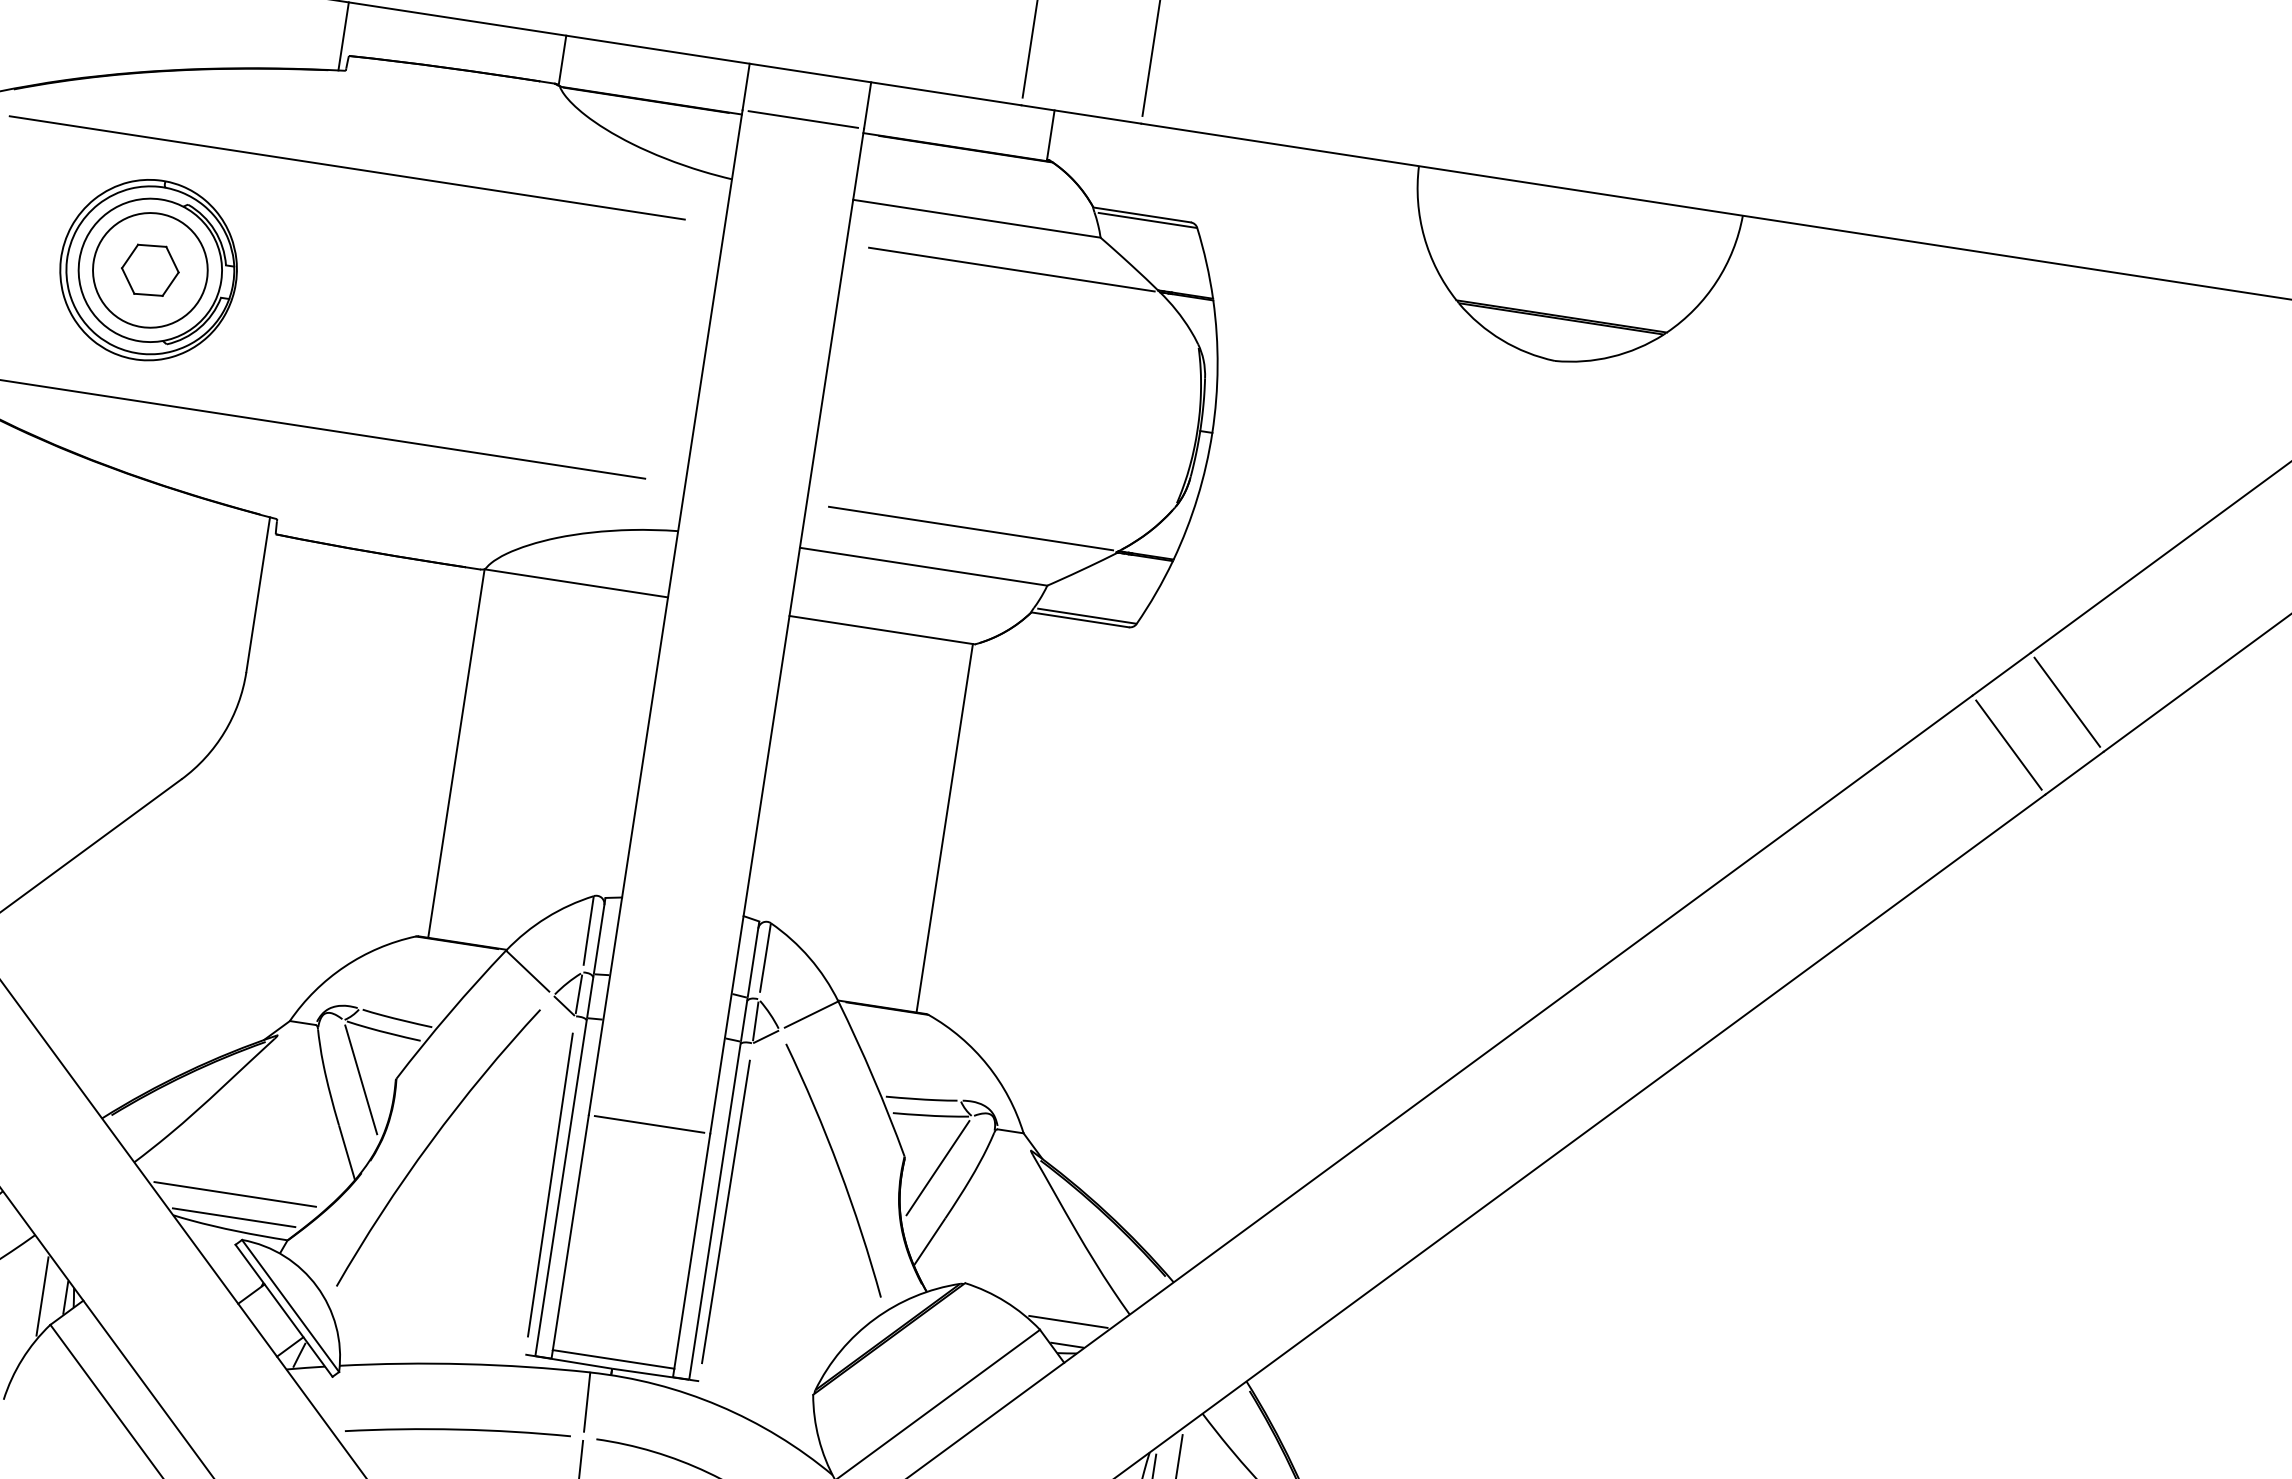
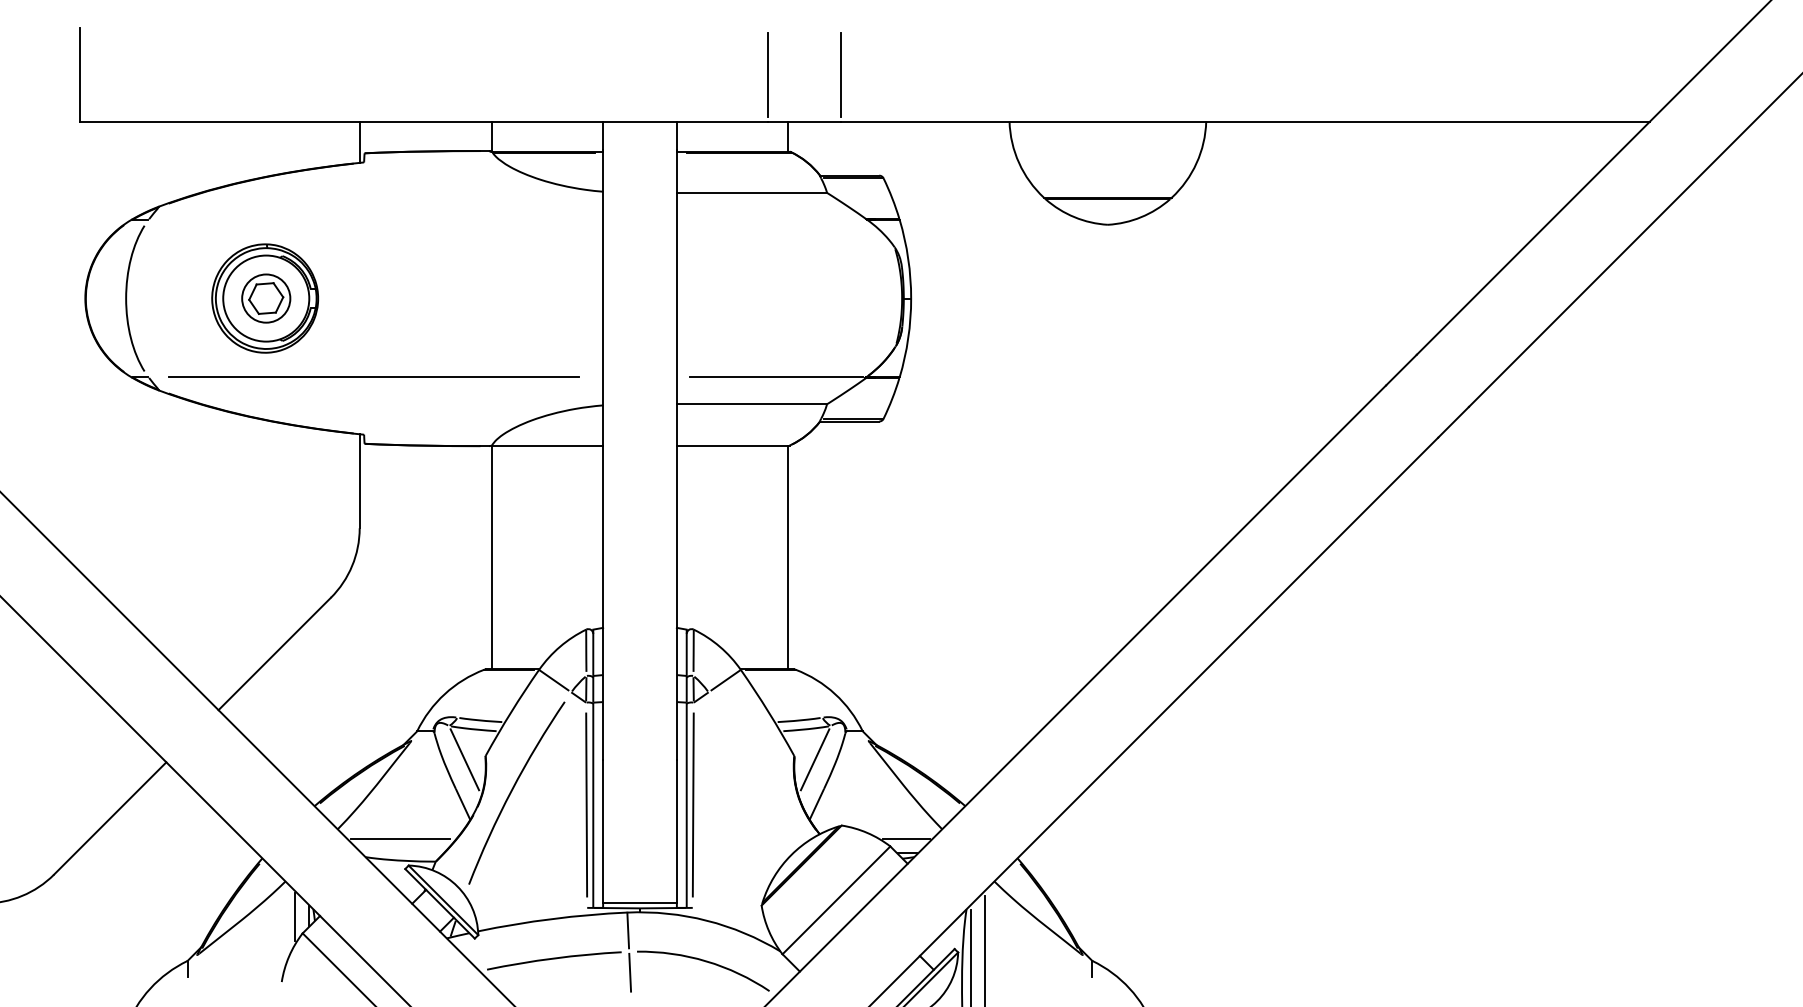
line: (802, 118) -> (639, 149), removed
line: (346, 167) -> (373, 219), removed
line: (1012, 268) -> (777, 219), removed
circle: (149, 270) -> (265, 298), size x0.7
line: (2066, 701) -> (1442, 380), removed
line: (2007, 744) -> (1411, 411), removed
line: (648, 1125) -> (639, 760), removed
arc: (837, 1169) -> (755, 769), removed
line: (233, 1218) -> (401, 853), removed

